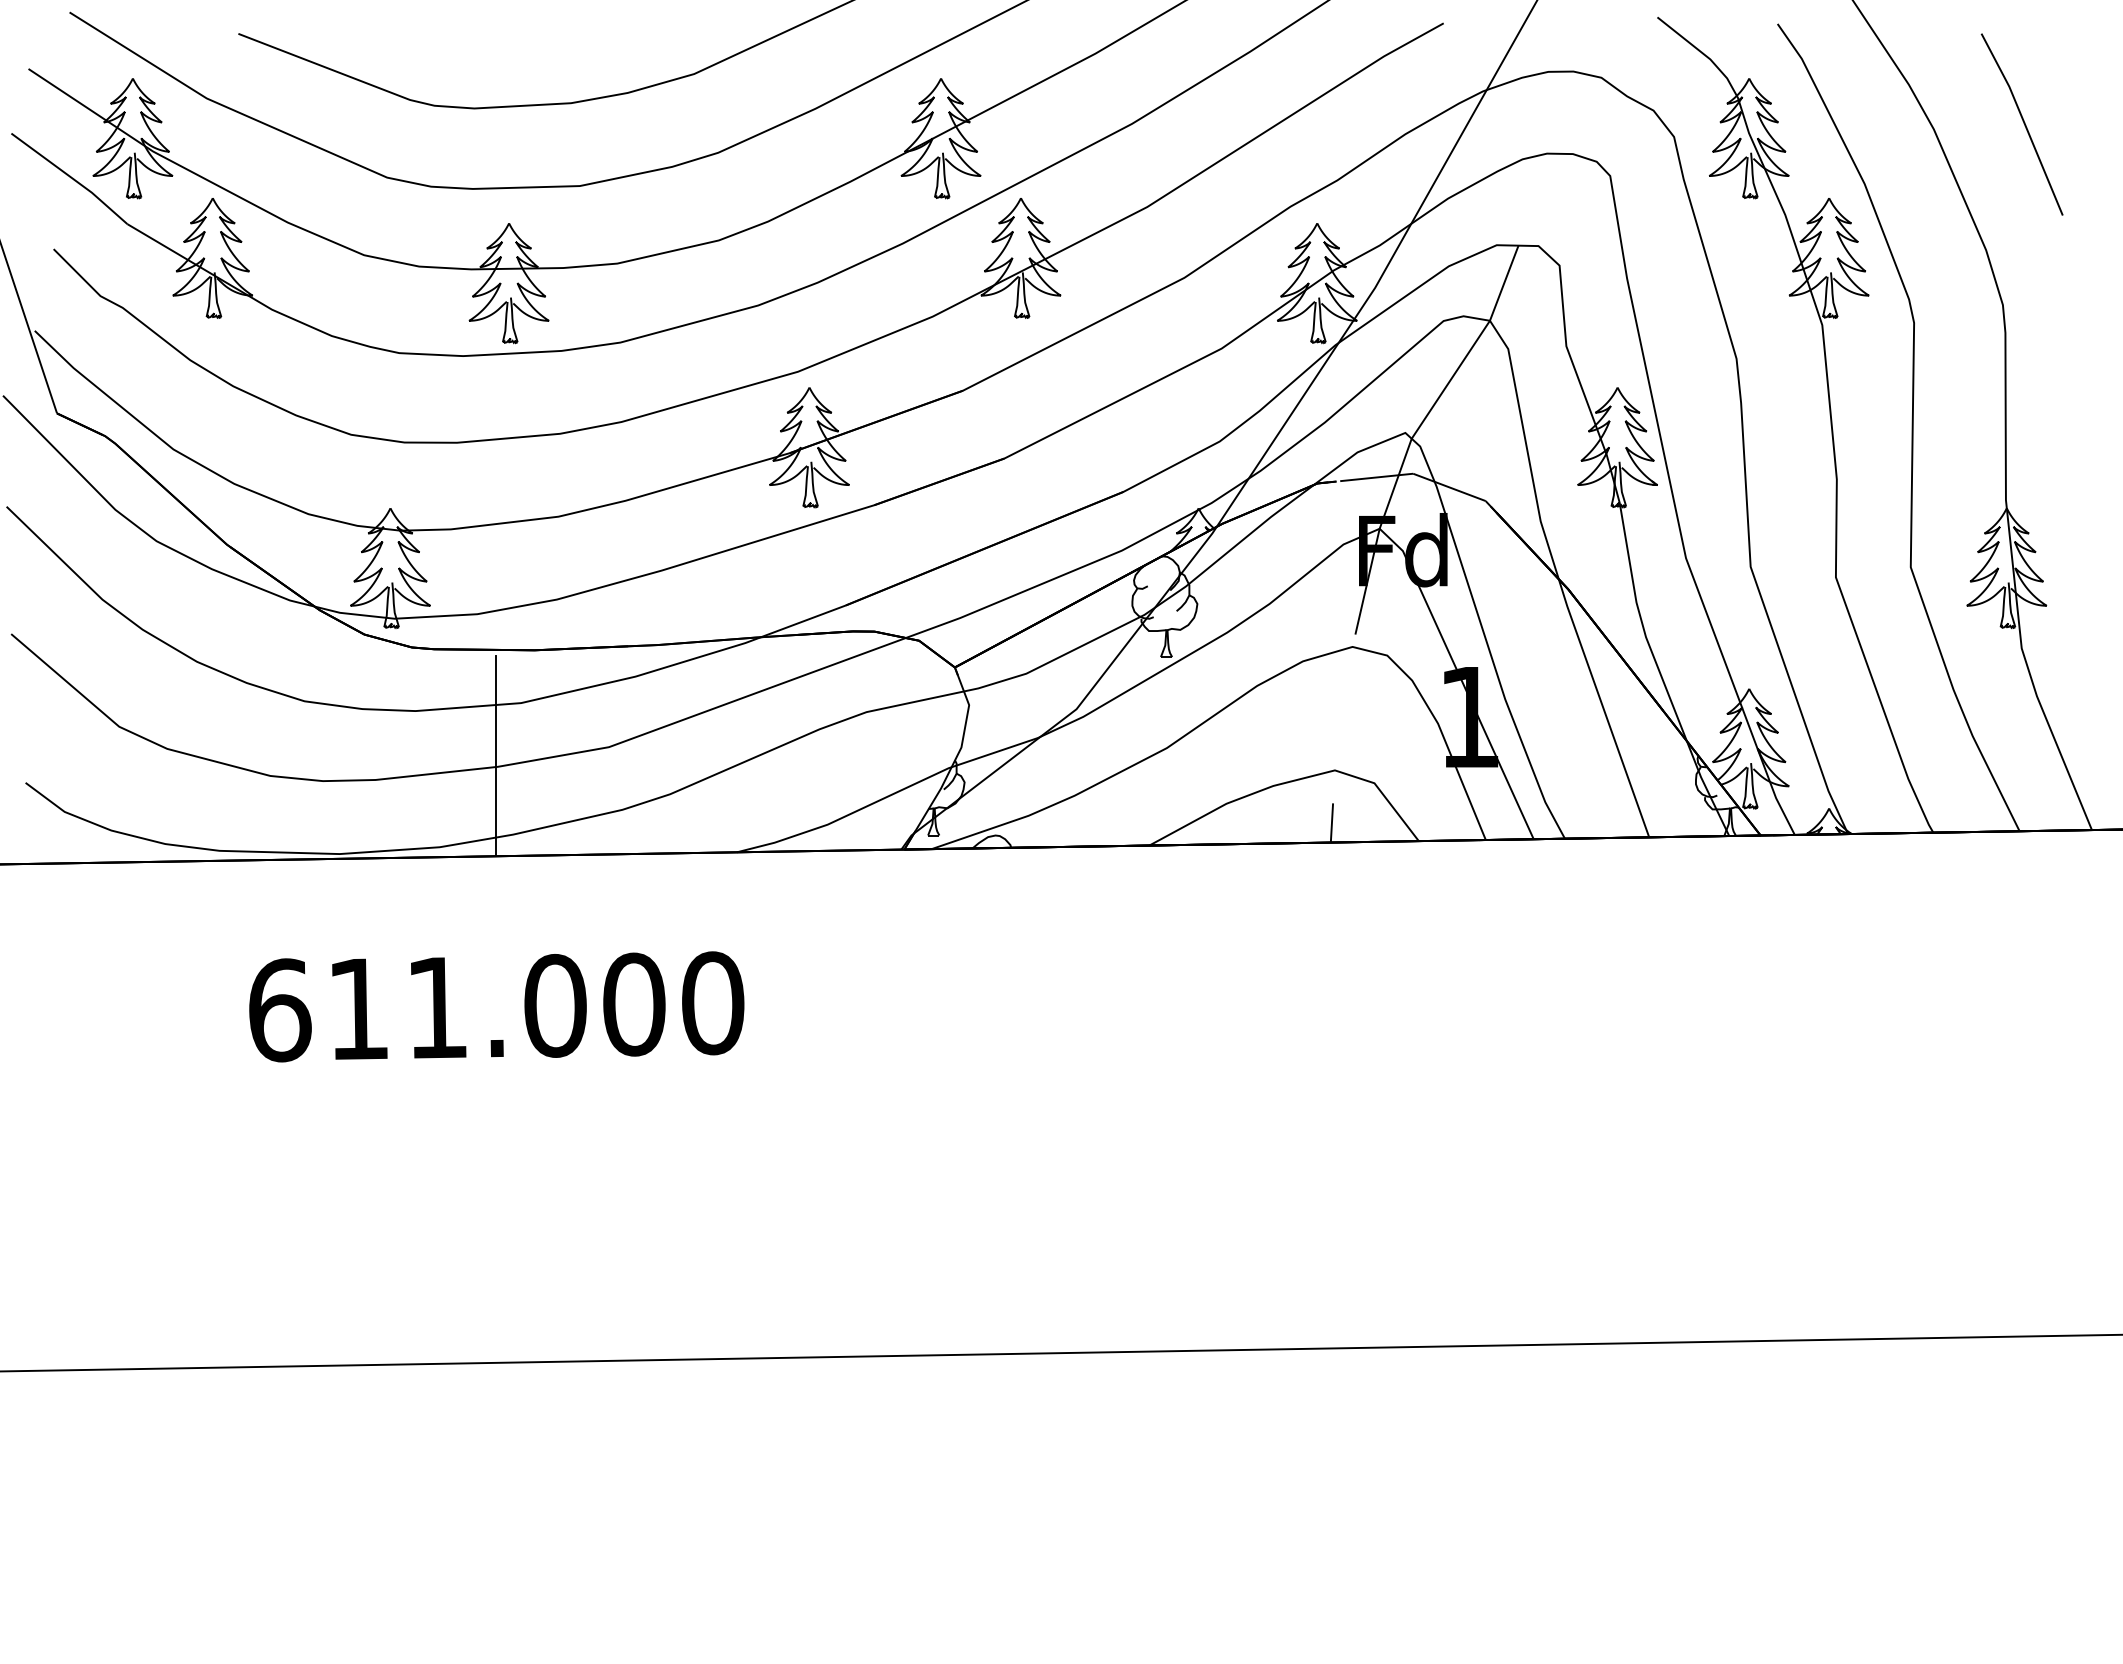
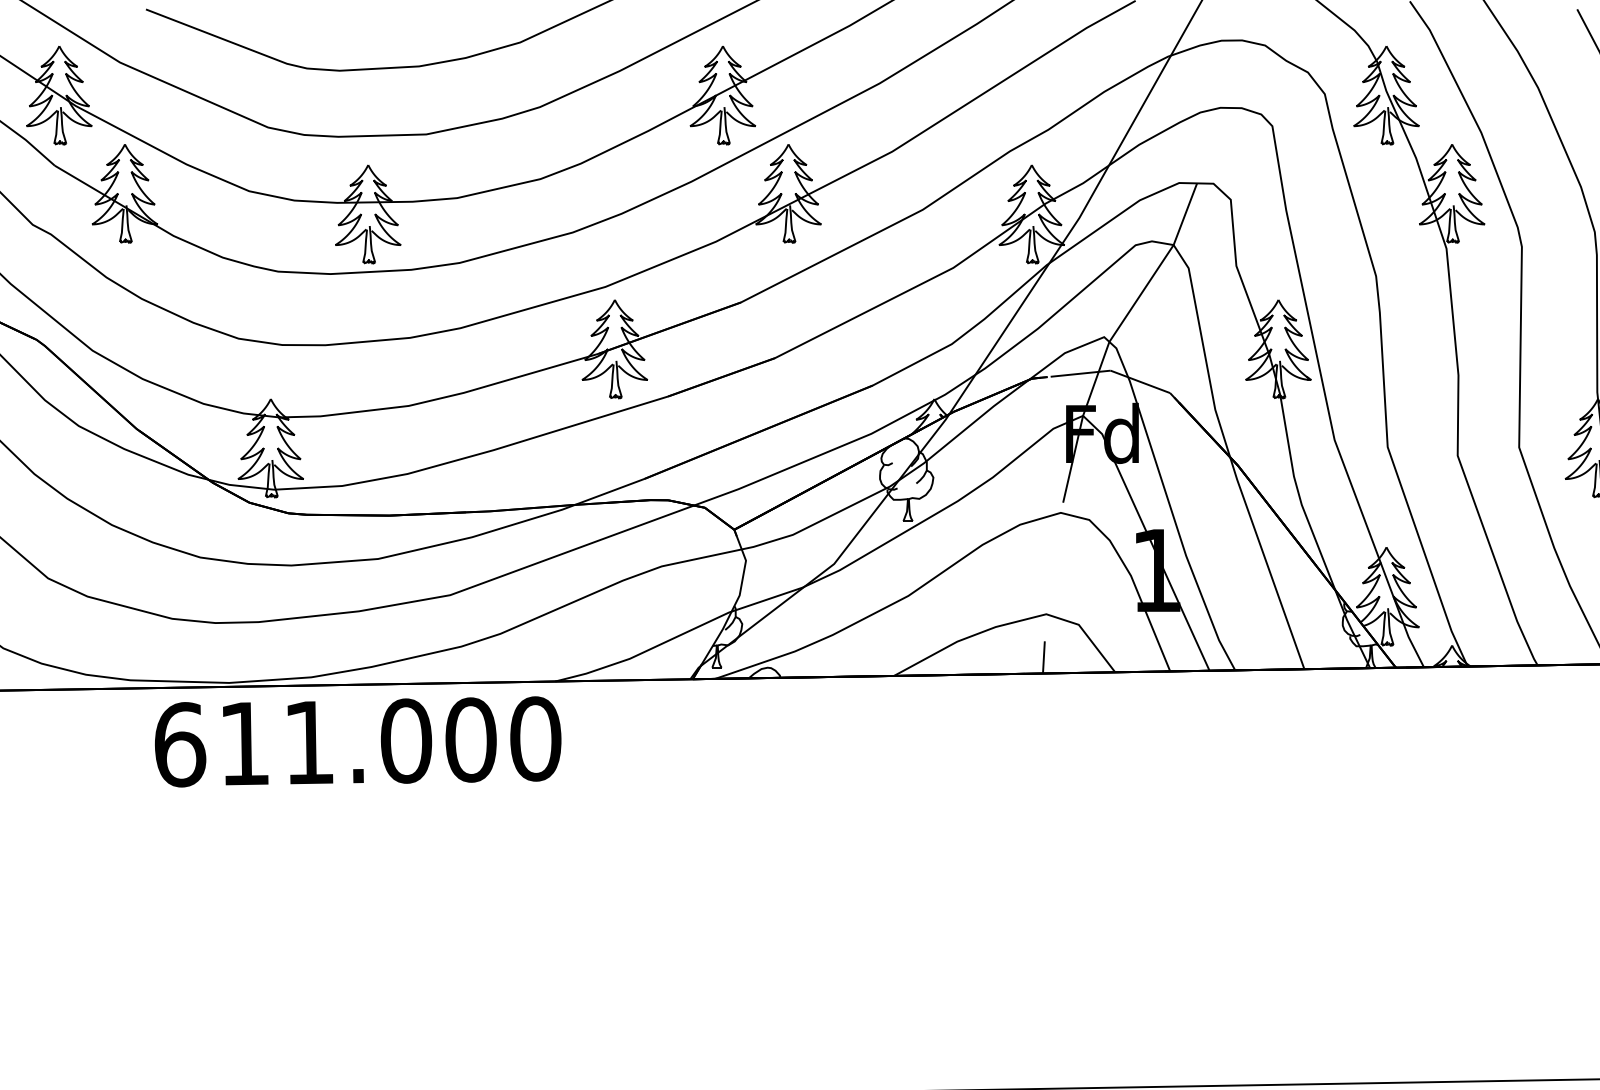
line: (495, 755) -> (357, 602), removed
text: (496, 1006) -> (357, 741), moved

